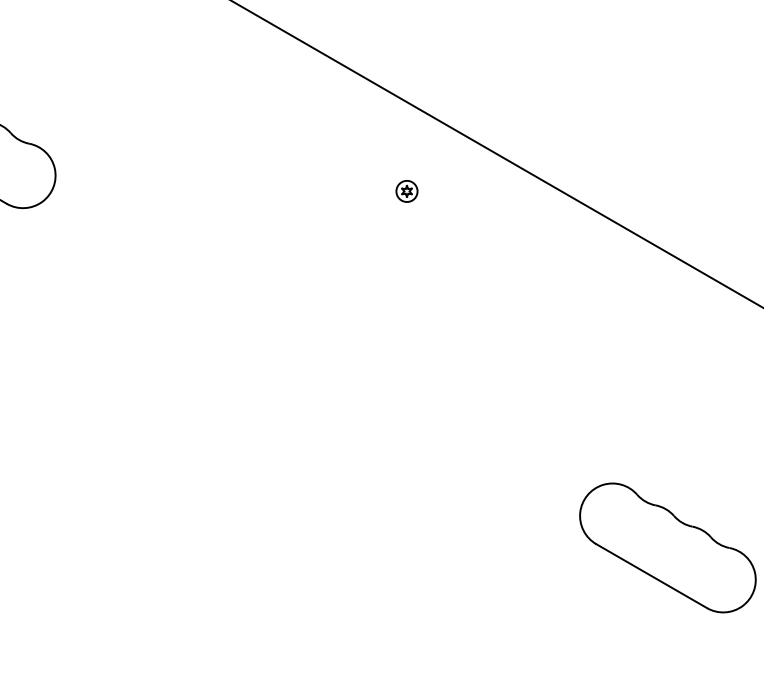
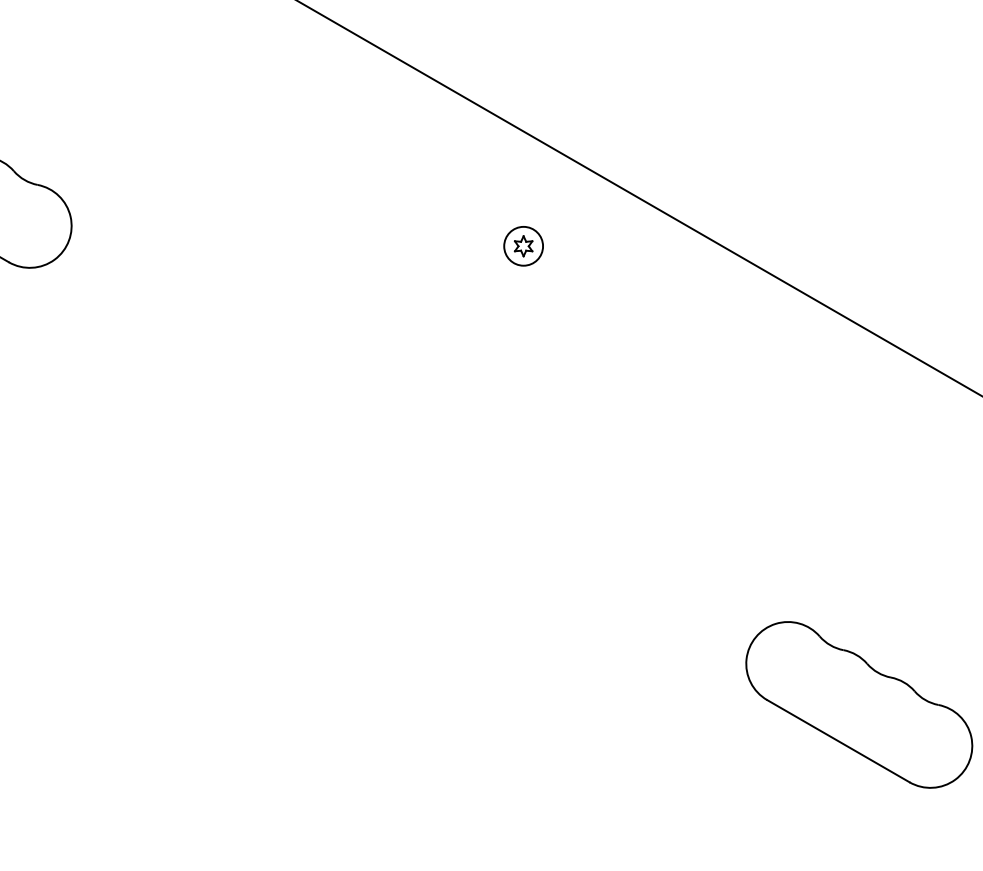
part: (406, 191) -> (523, 246), size x1.43

